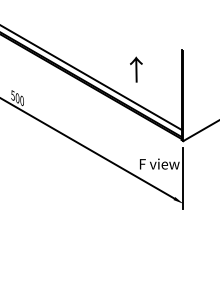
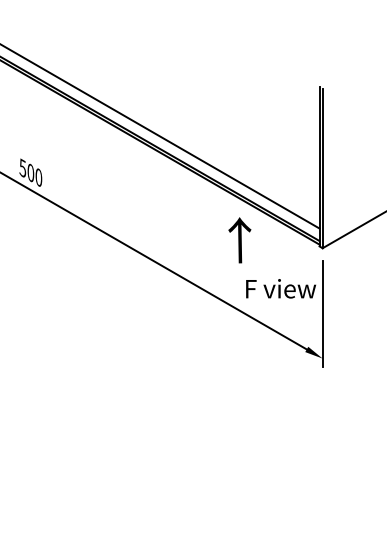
text: (136, 69) -> (240, 240), moved

